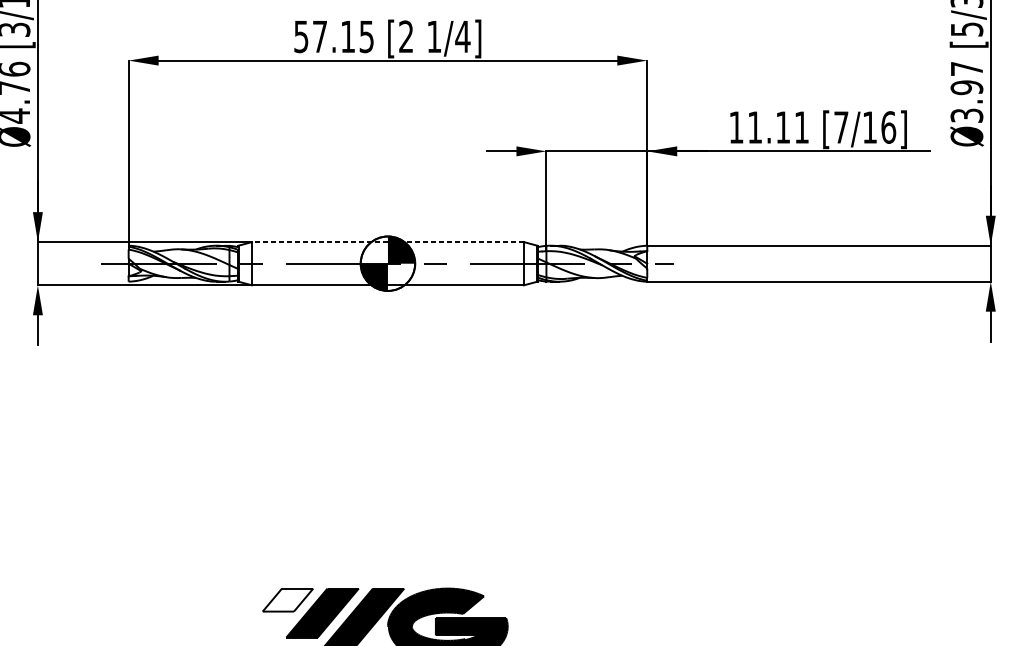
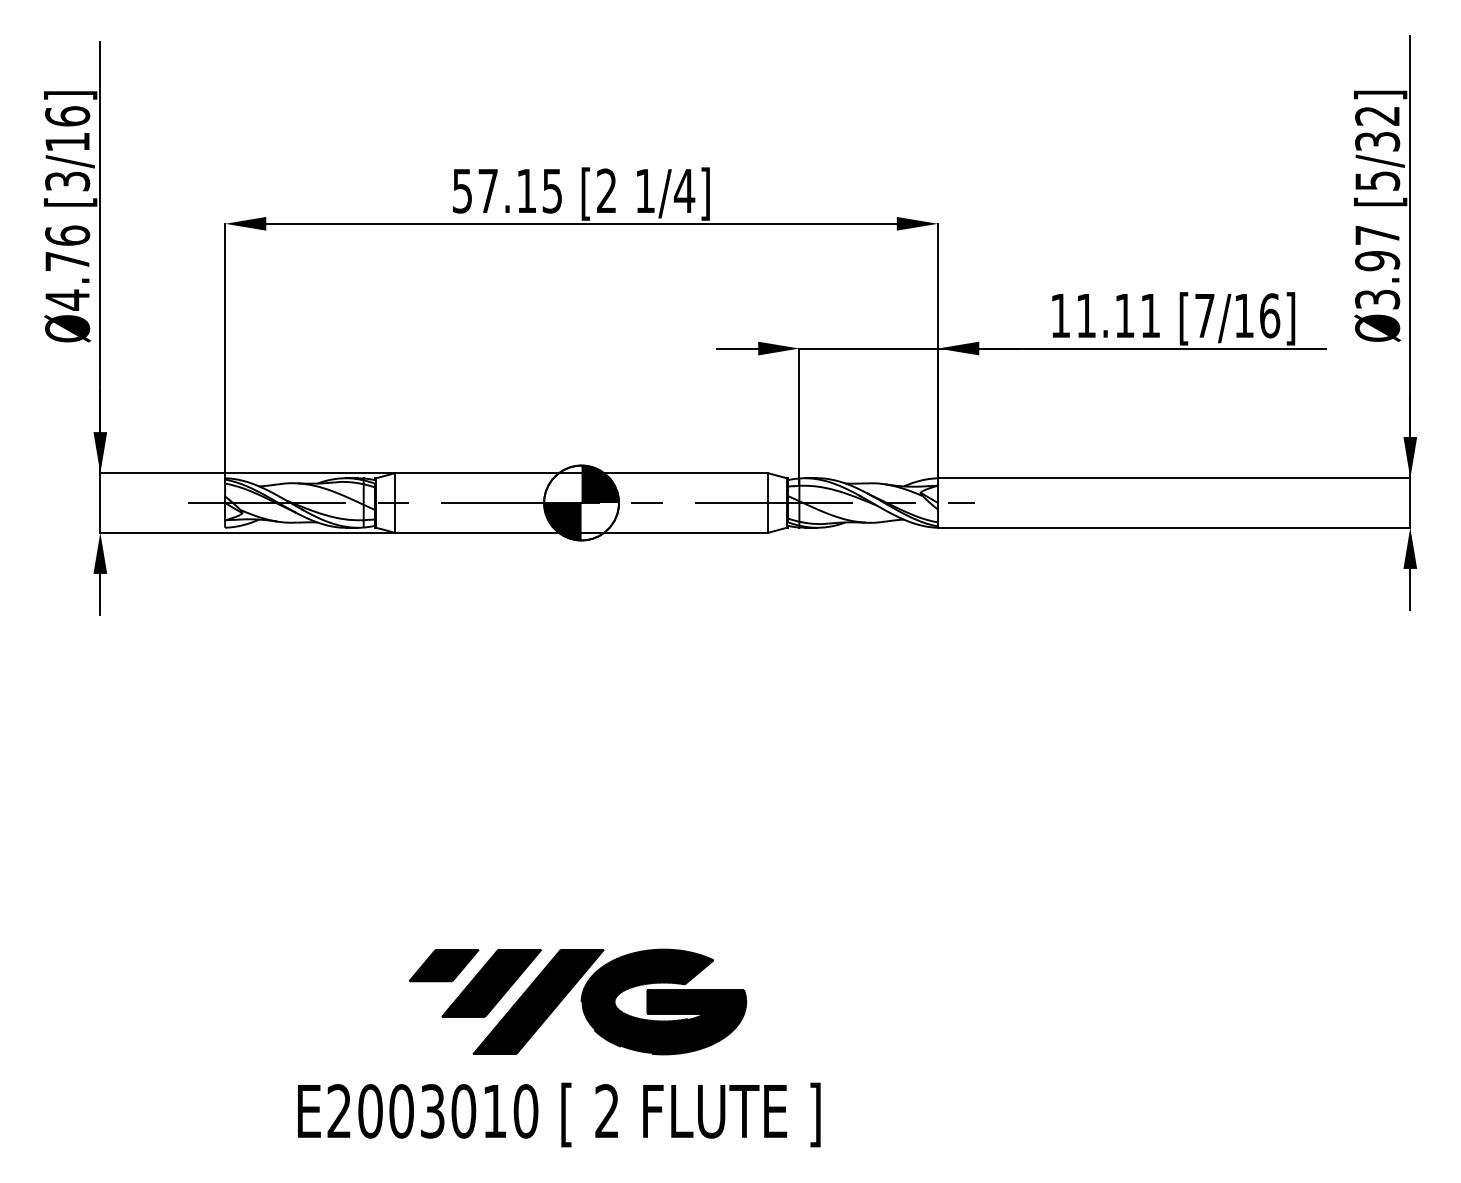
line: (387, 242) -> (581, 473), dashed -> solid
fill: (287, 600) -> (443, 965), added

